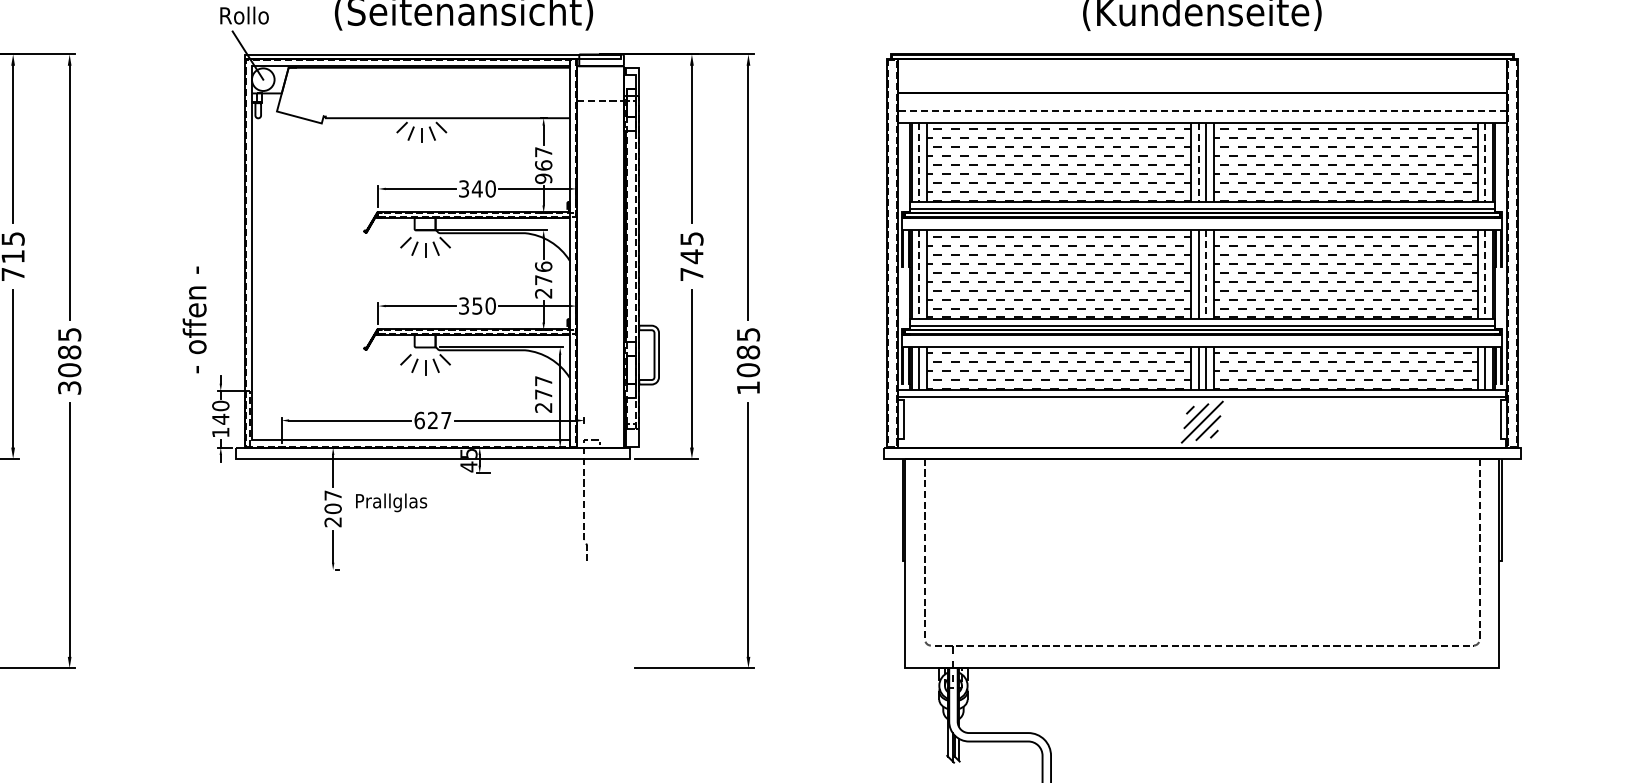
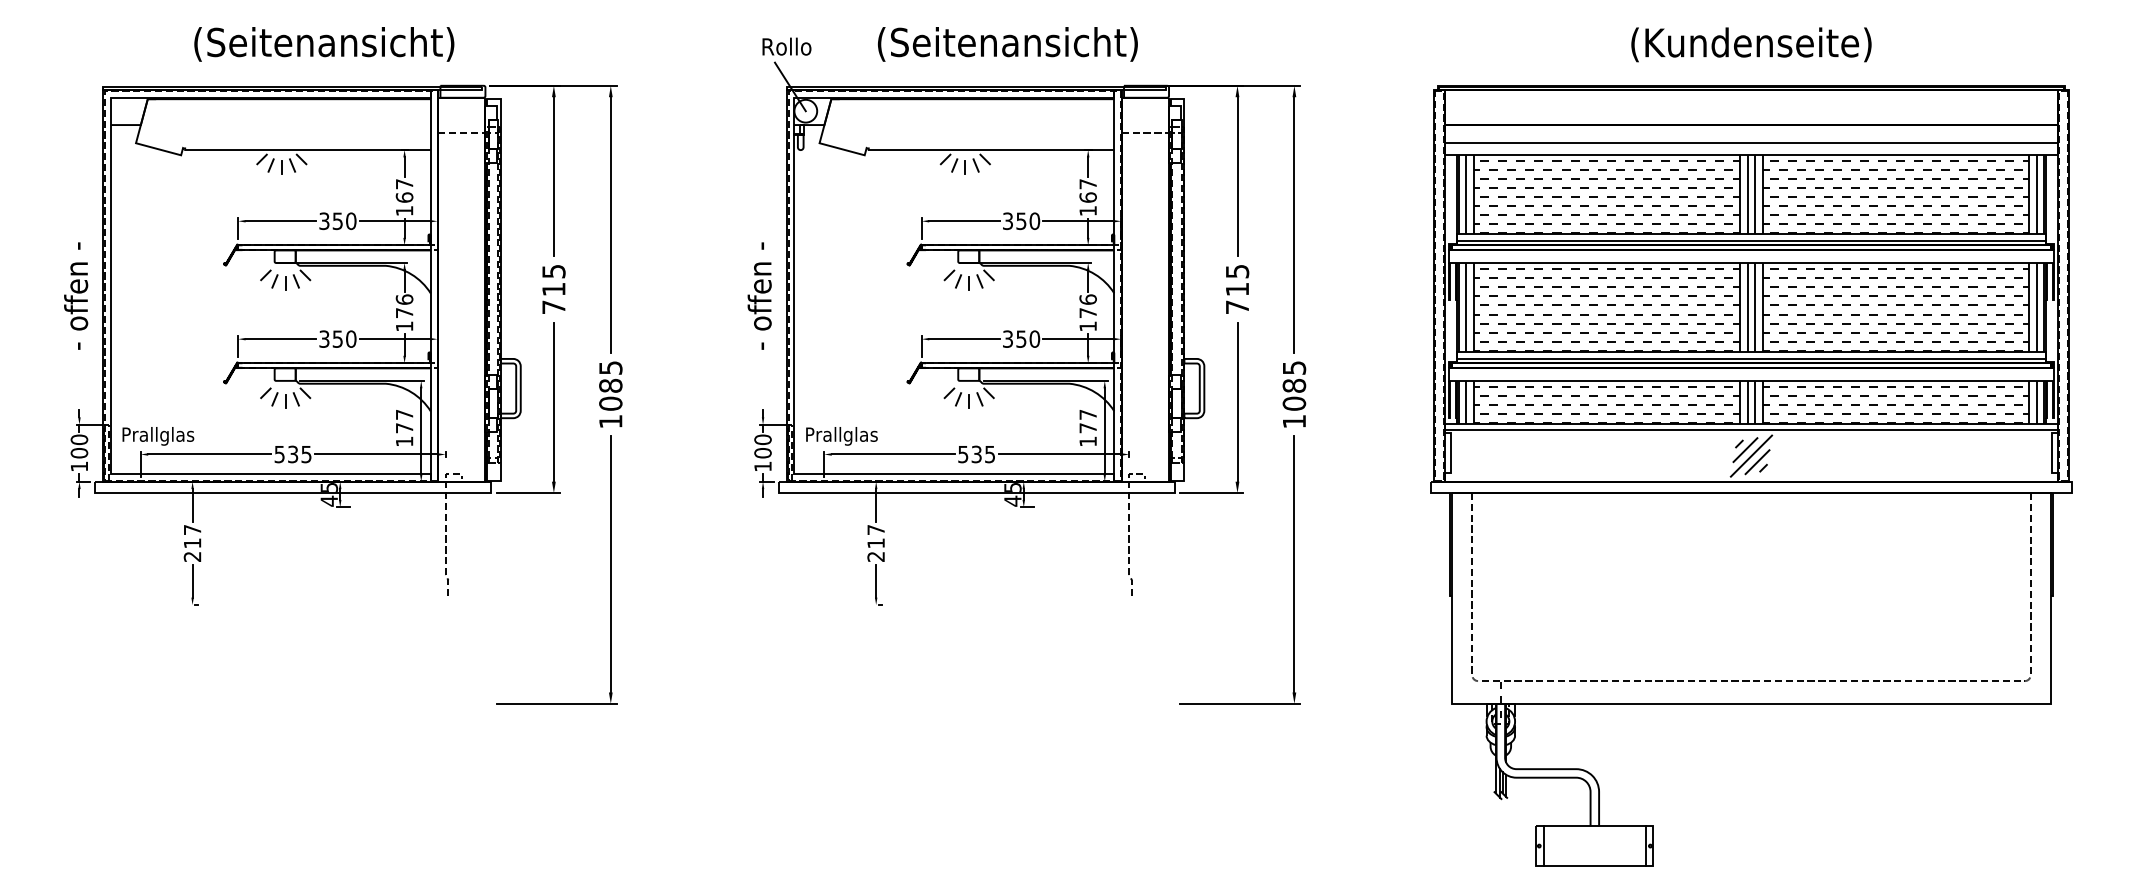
line: (1202, 111) -> (1751, 143), dashed -> solid
line: (919, 163) -> (1466, 195), dashed -> solid
line: (1198, 163) -> (1747, 195), dashed -> solid
line: (1485, 163) -> (2036, 195), dashed -> solid
text: (543, 178) -> (1087, 210), 967 -> 167
text: (476, 189) -> (1020, 221), 340 -> 350
text: (691, 256) -> (1237, 289), 745 -> 715
line: (919, 274) -> (1466, 307), dashed -> solid
line: (1206, 274) -> (1755, 307), dashed -> solid
line: (1485, 274) -> (2036, 307), dashed -> solid
text: (543, 293) -> (1087, 326), 276 -> 176
text: (194, 319) -> (759, 295), moved
text: (69, 387) -> (610, 421), 3085 -> 1085
text: (543, 407) -> (1087, 441), 277 -> 177
text: (220, 418) -> (762, 452), 140 -> 100
text: (432, 420) -> (976, 454), 627 -> 535
text: (391, 502) -> (841, 436), moved
text: (332, 508) -> (875, 543), 207 -> 217

